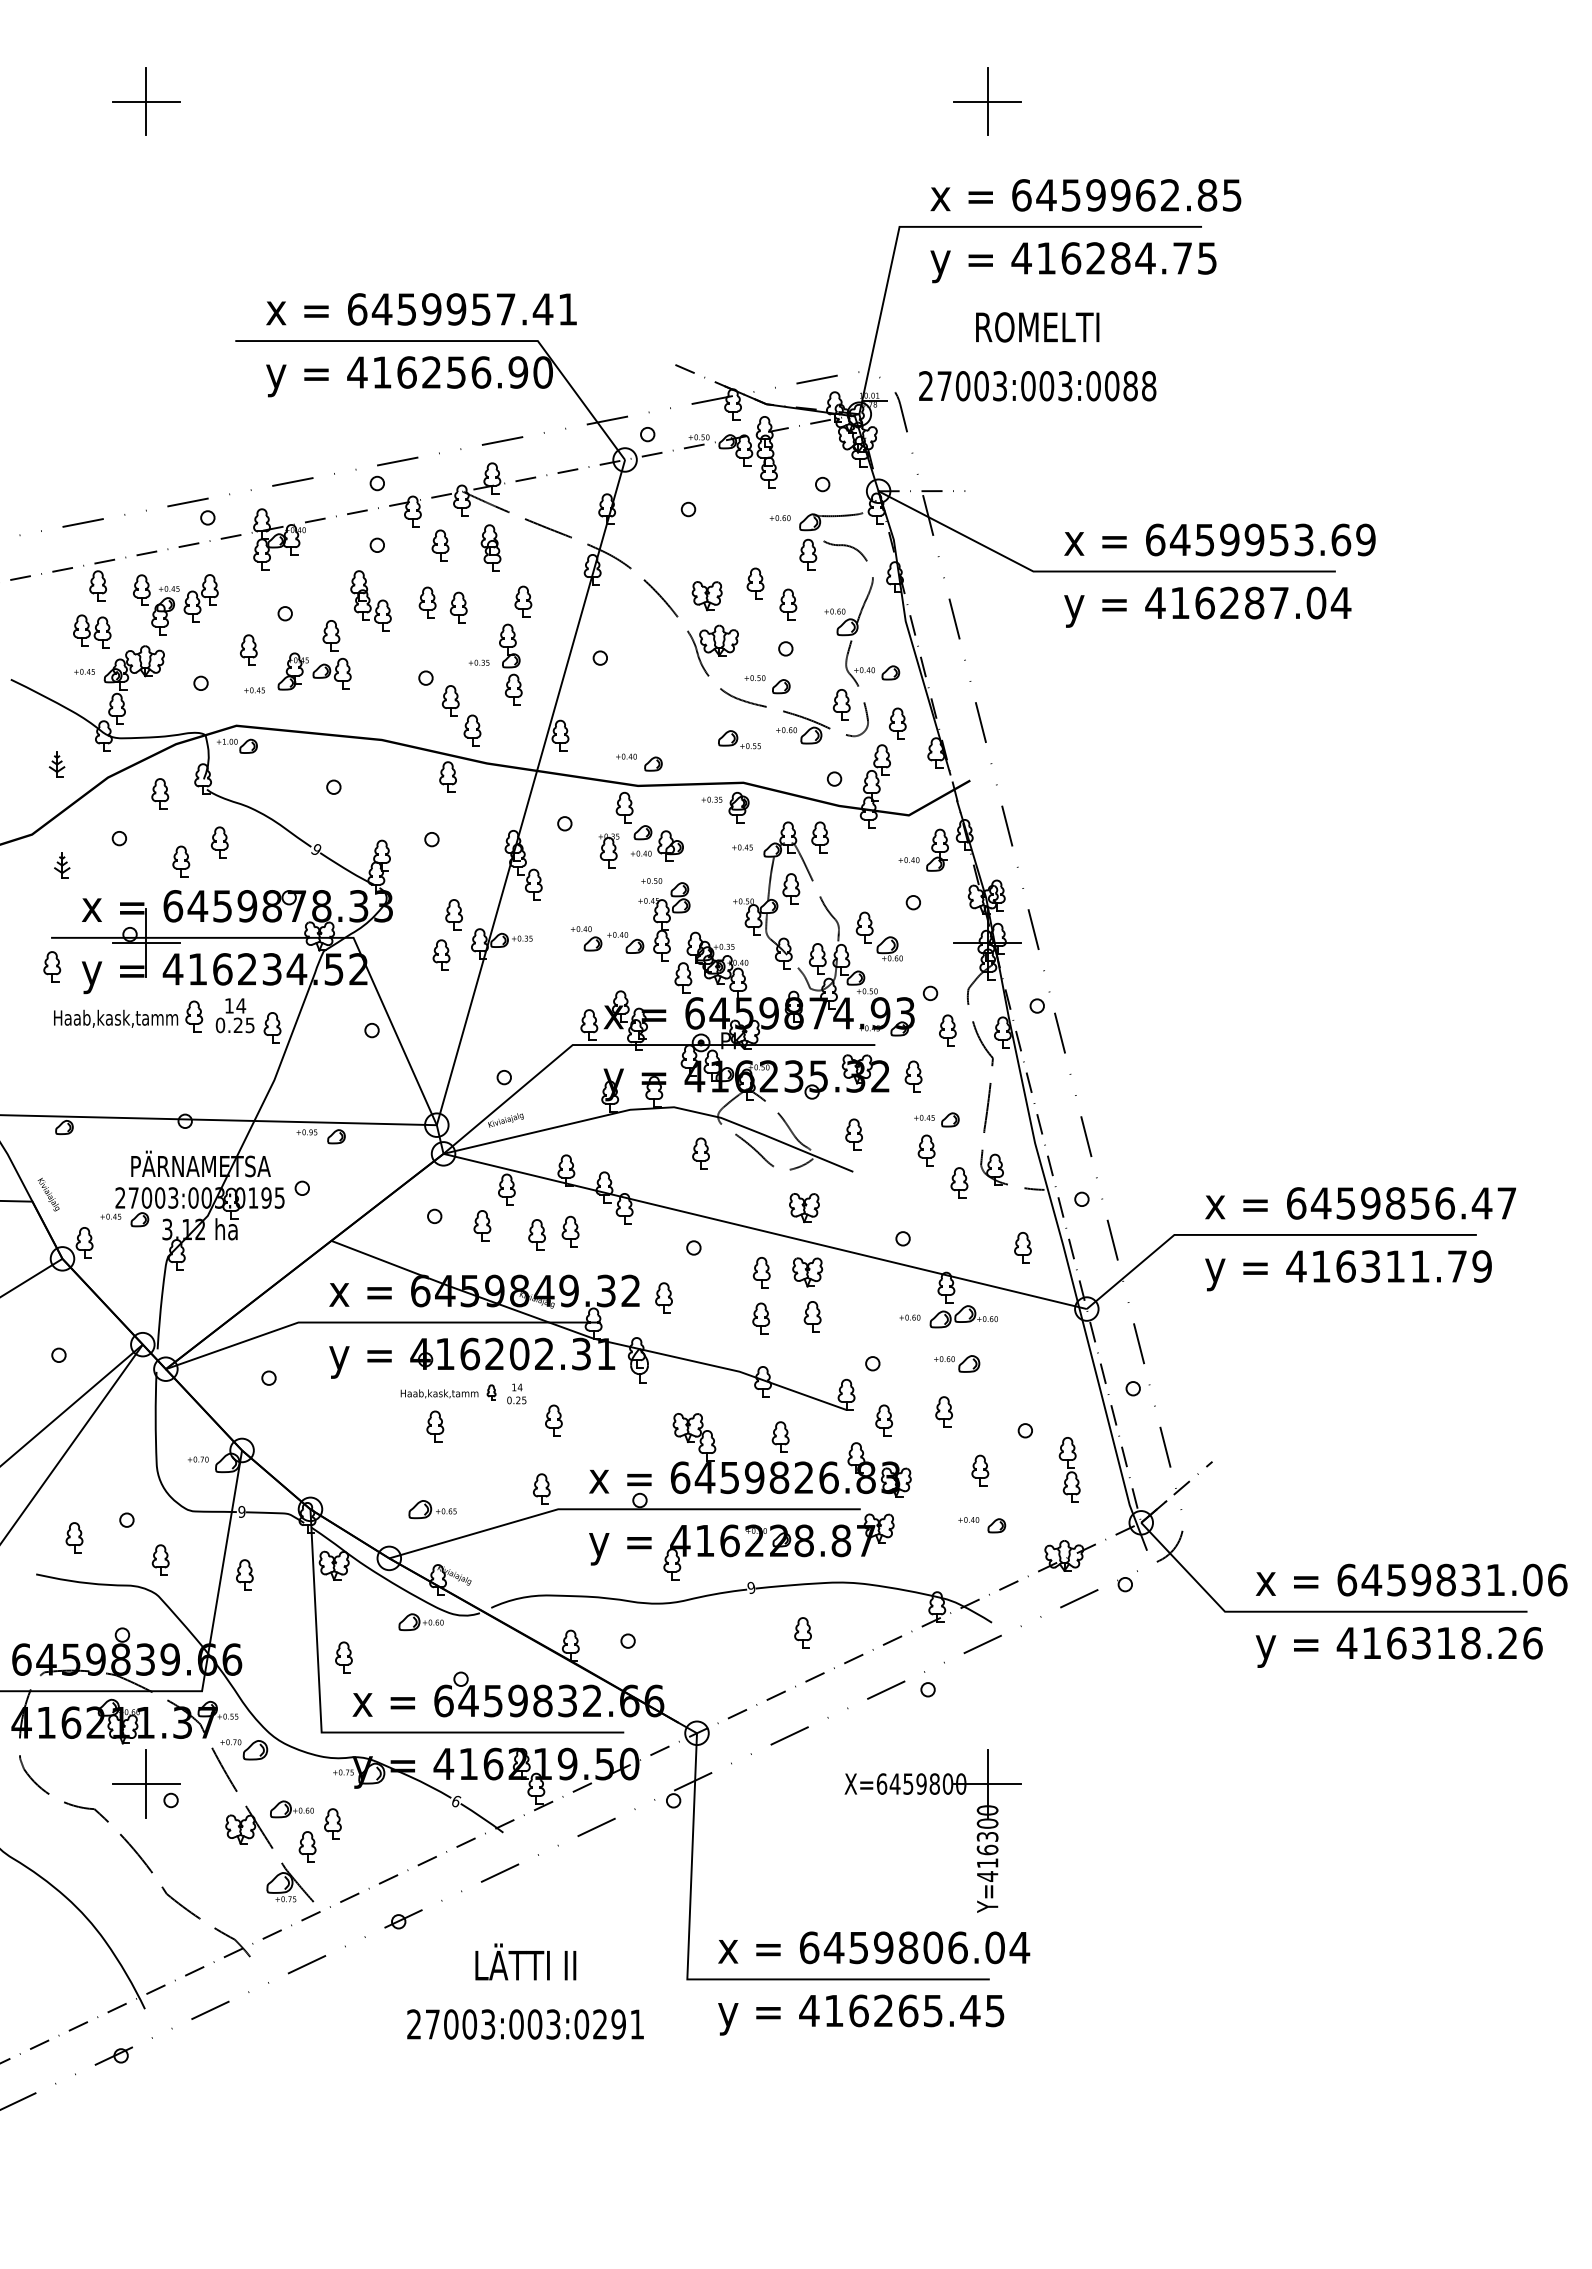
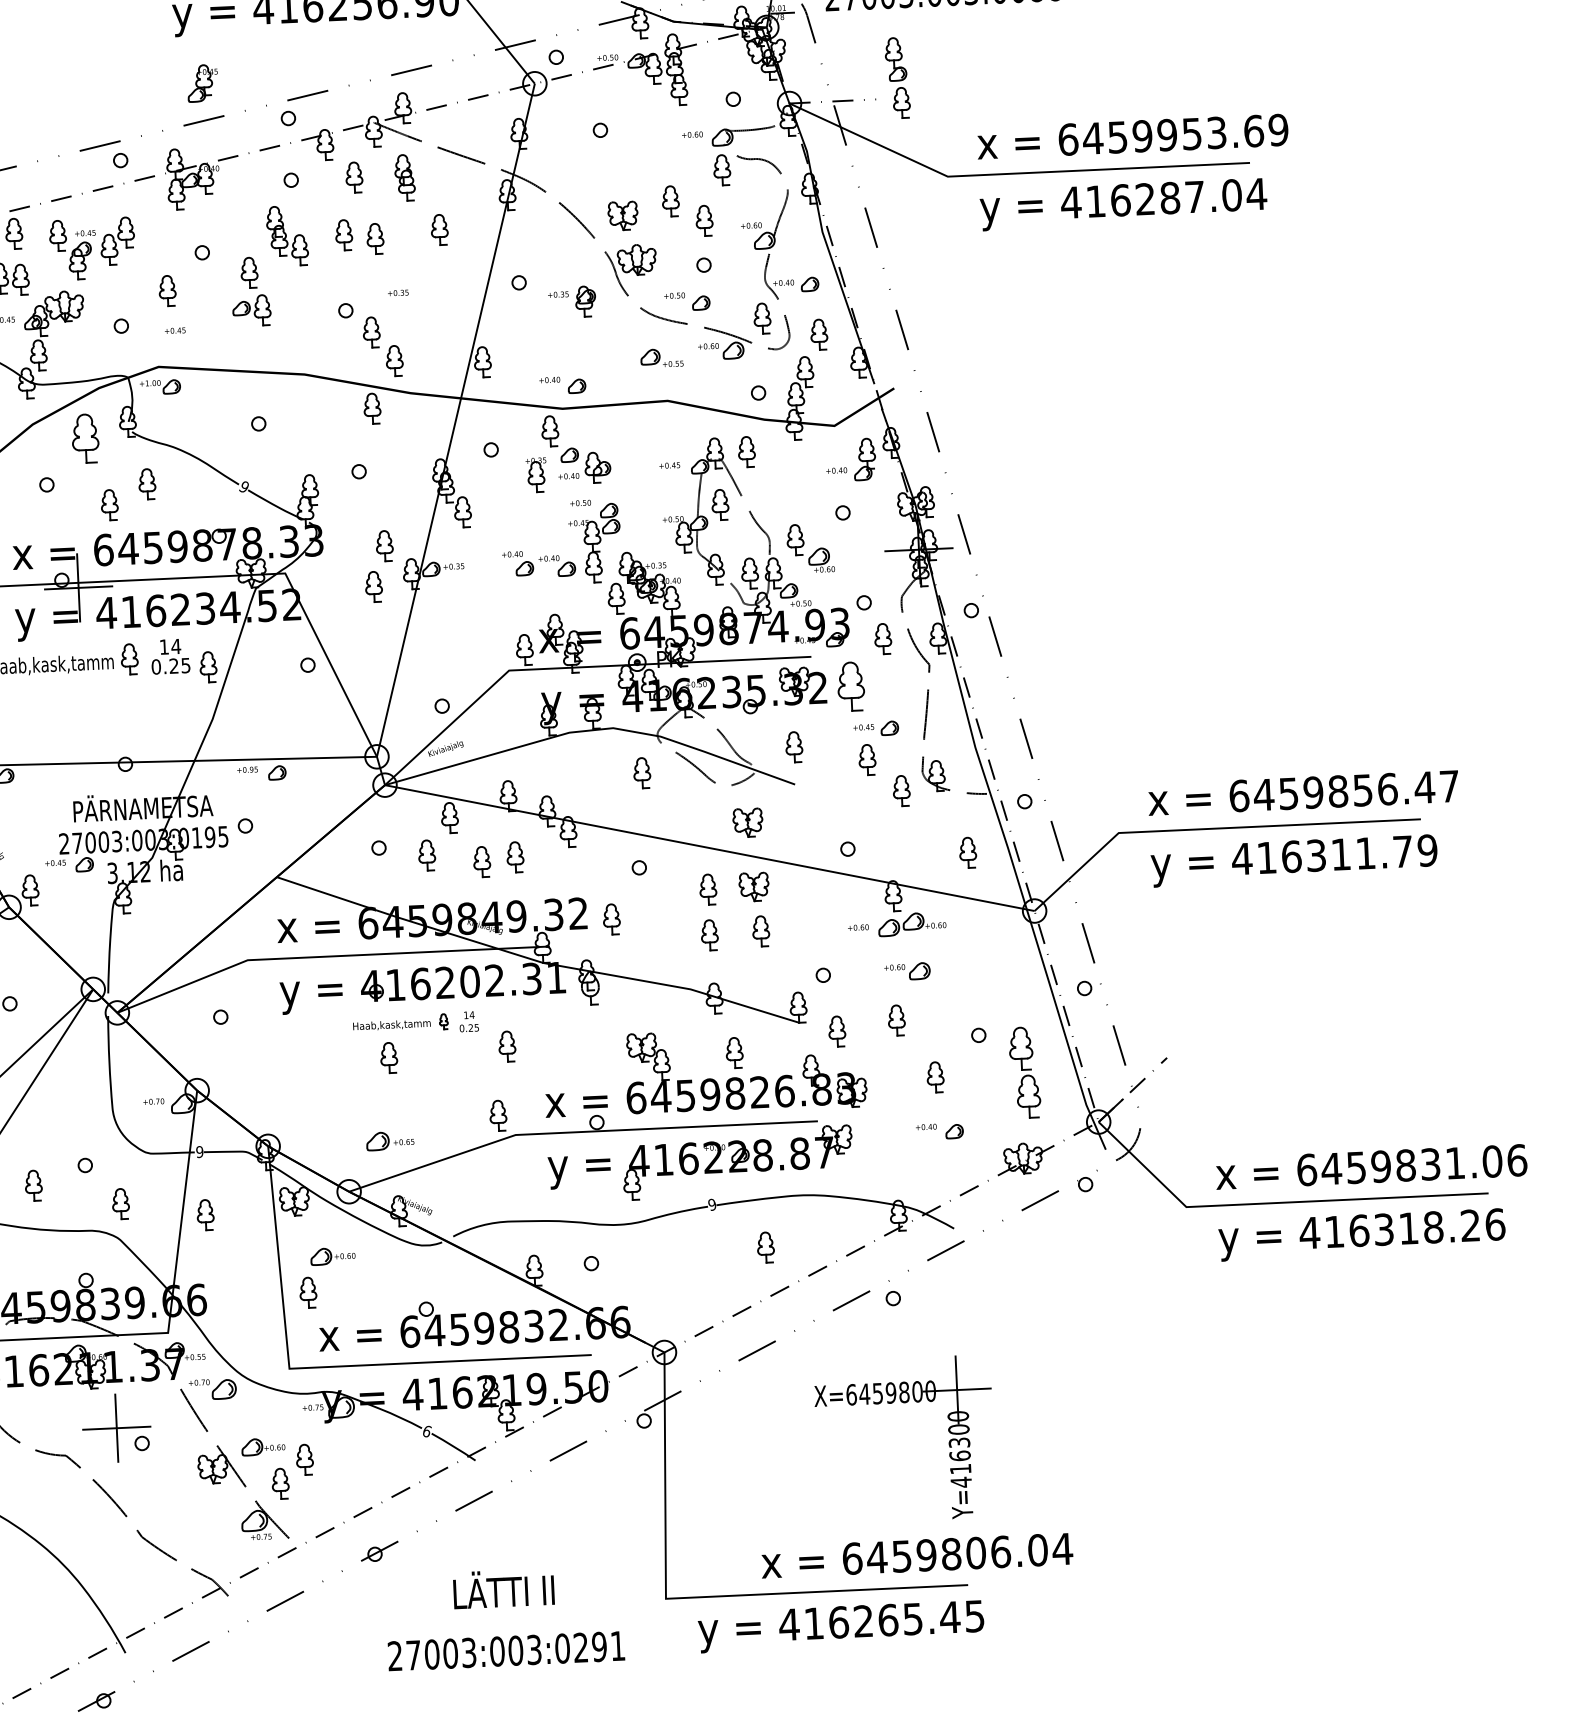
part: (510, 664) -> (897, 77), moved
part: (292, 671) -> (201, 83), moved
part: (160, 793) -> (85, 438), size x1.6
part: (725, 807) -> (572, 301), moved
part: (913, 1076) -> (850, 686), size x1.6
part: (1069, 1469) -> (1024, 1072), size x1.4
part: (420, 1622) -> (332, 1256), moved
text: (874, 1947) -> (917, 1555), moved

